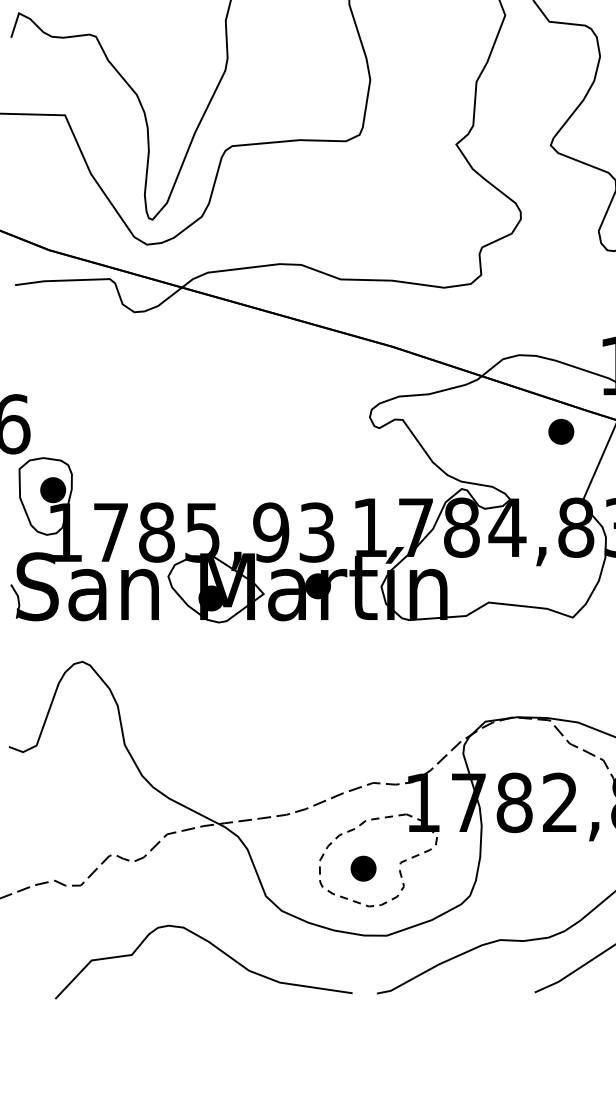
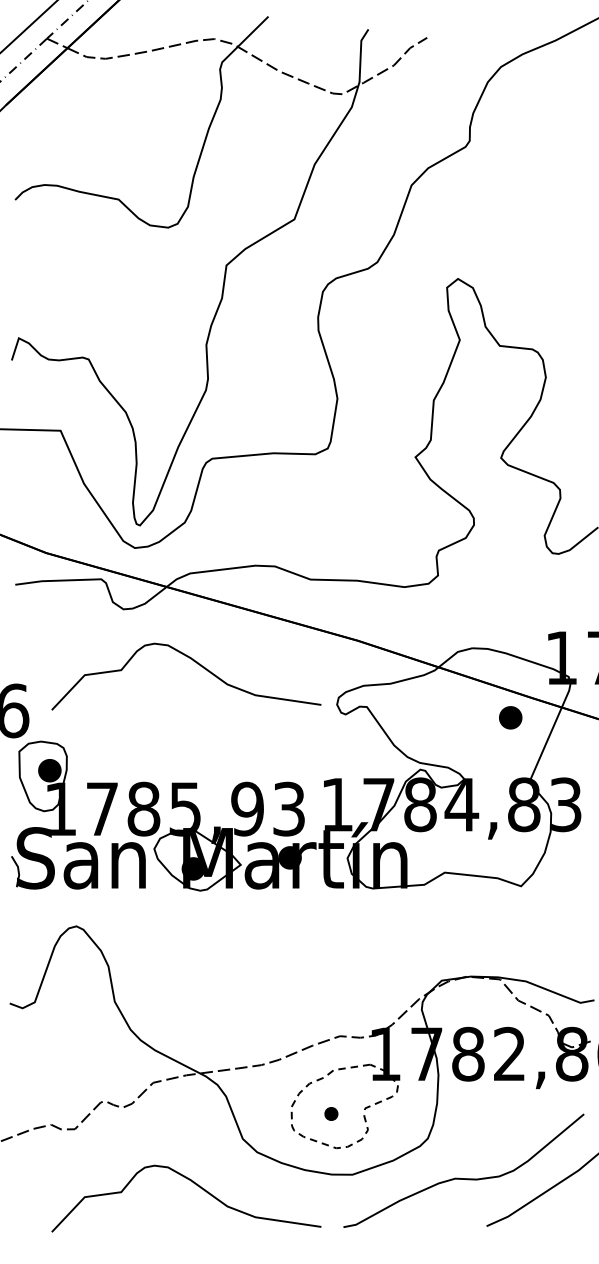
curve: (215, 373) -> (197, 664), added
part: (363, 868) -> (331, 1113), size x0.6

